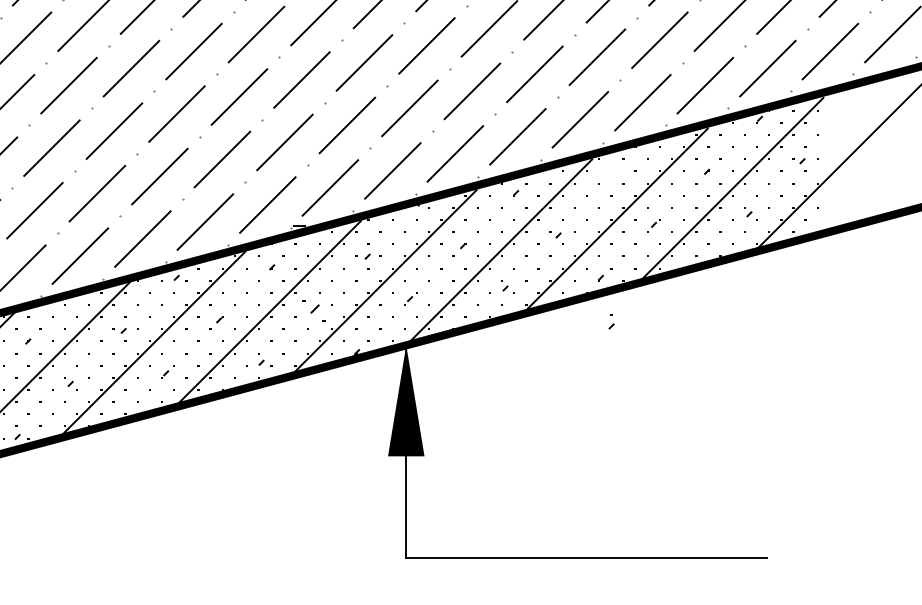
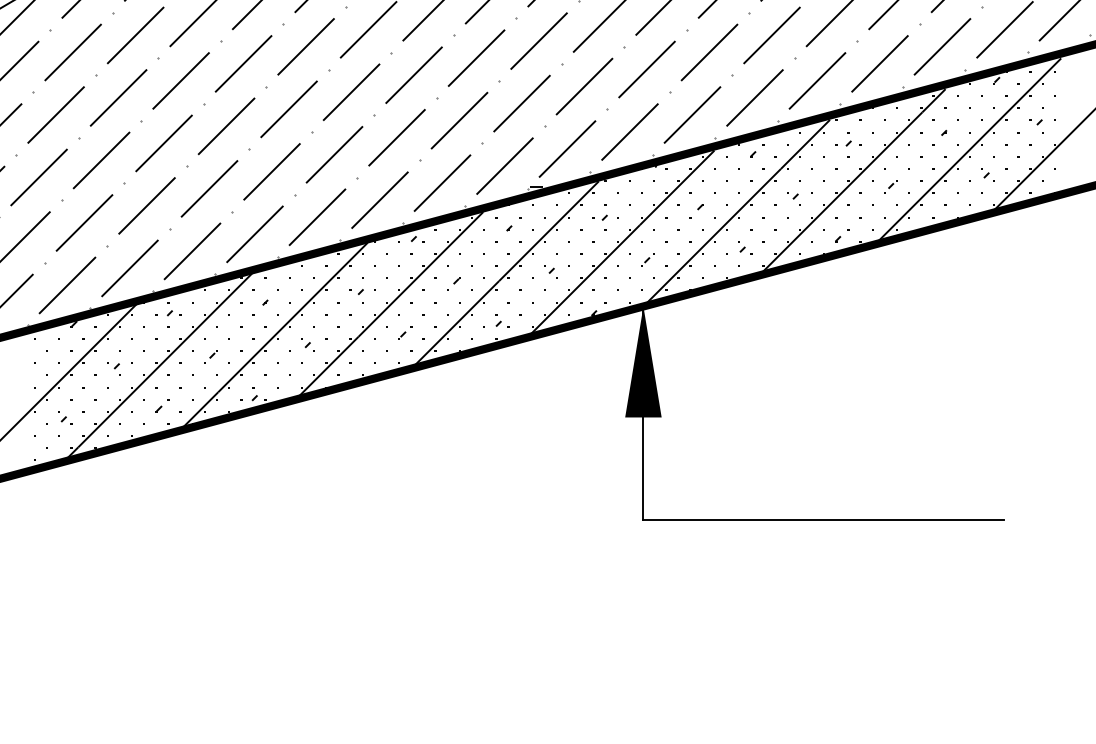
part: (313, 310) -> (550, 271), size x0.62
part: (611, 322) -> (848, 139), moved

